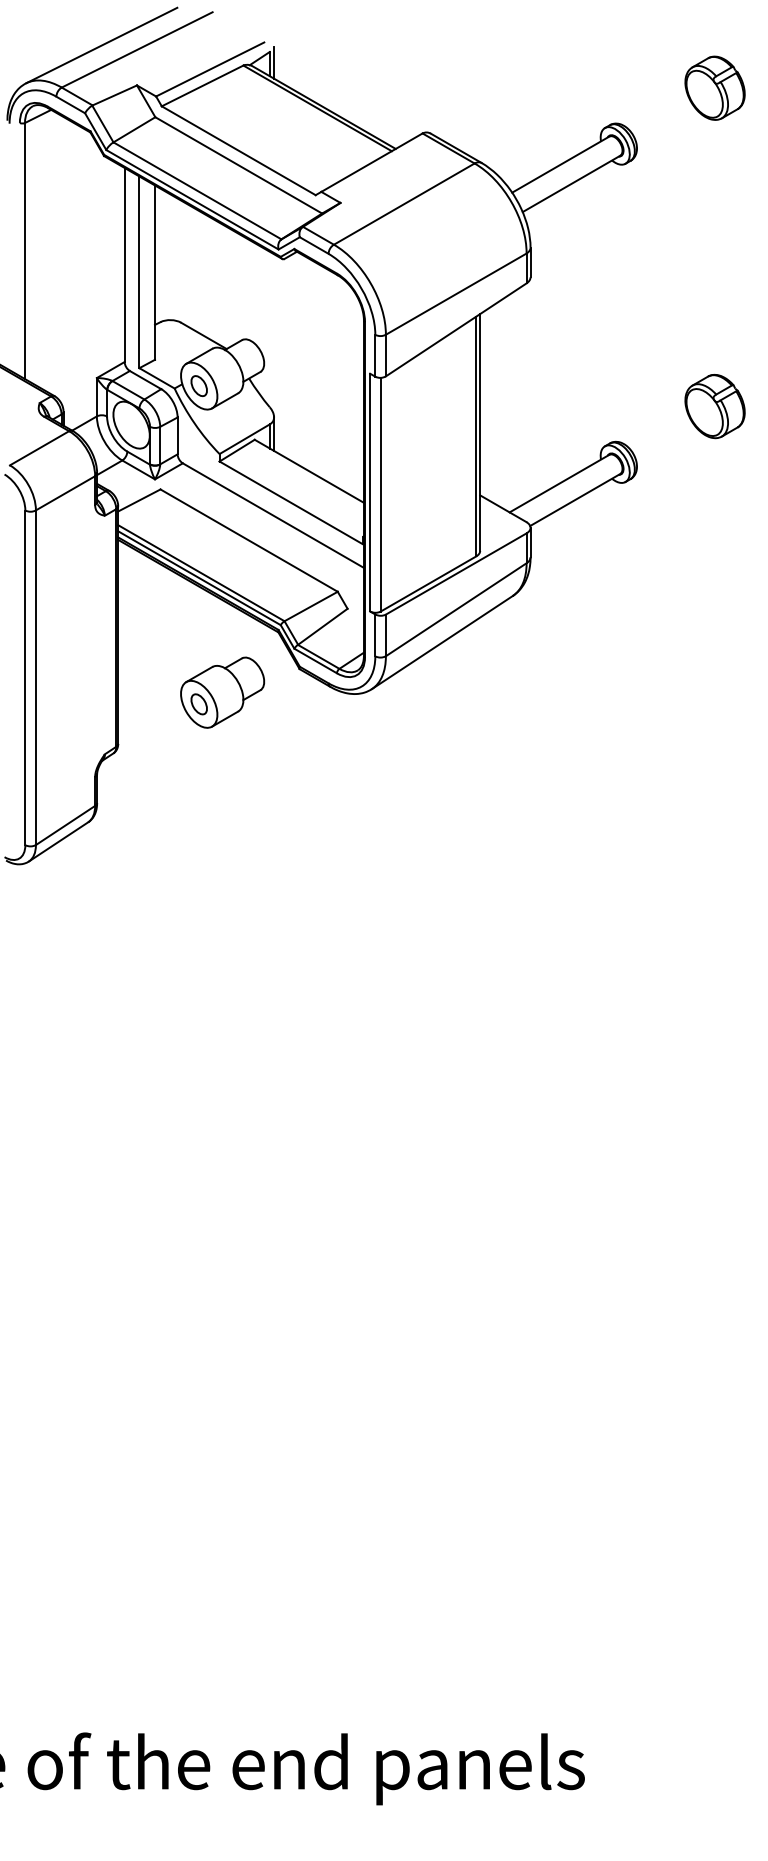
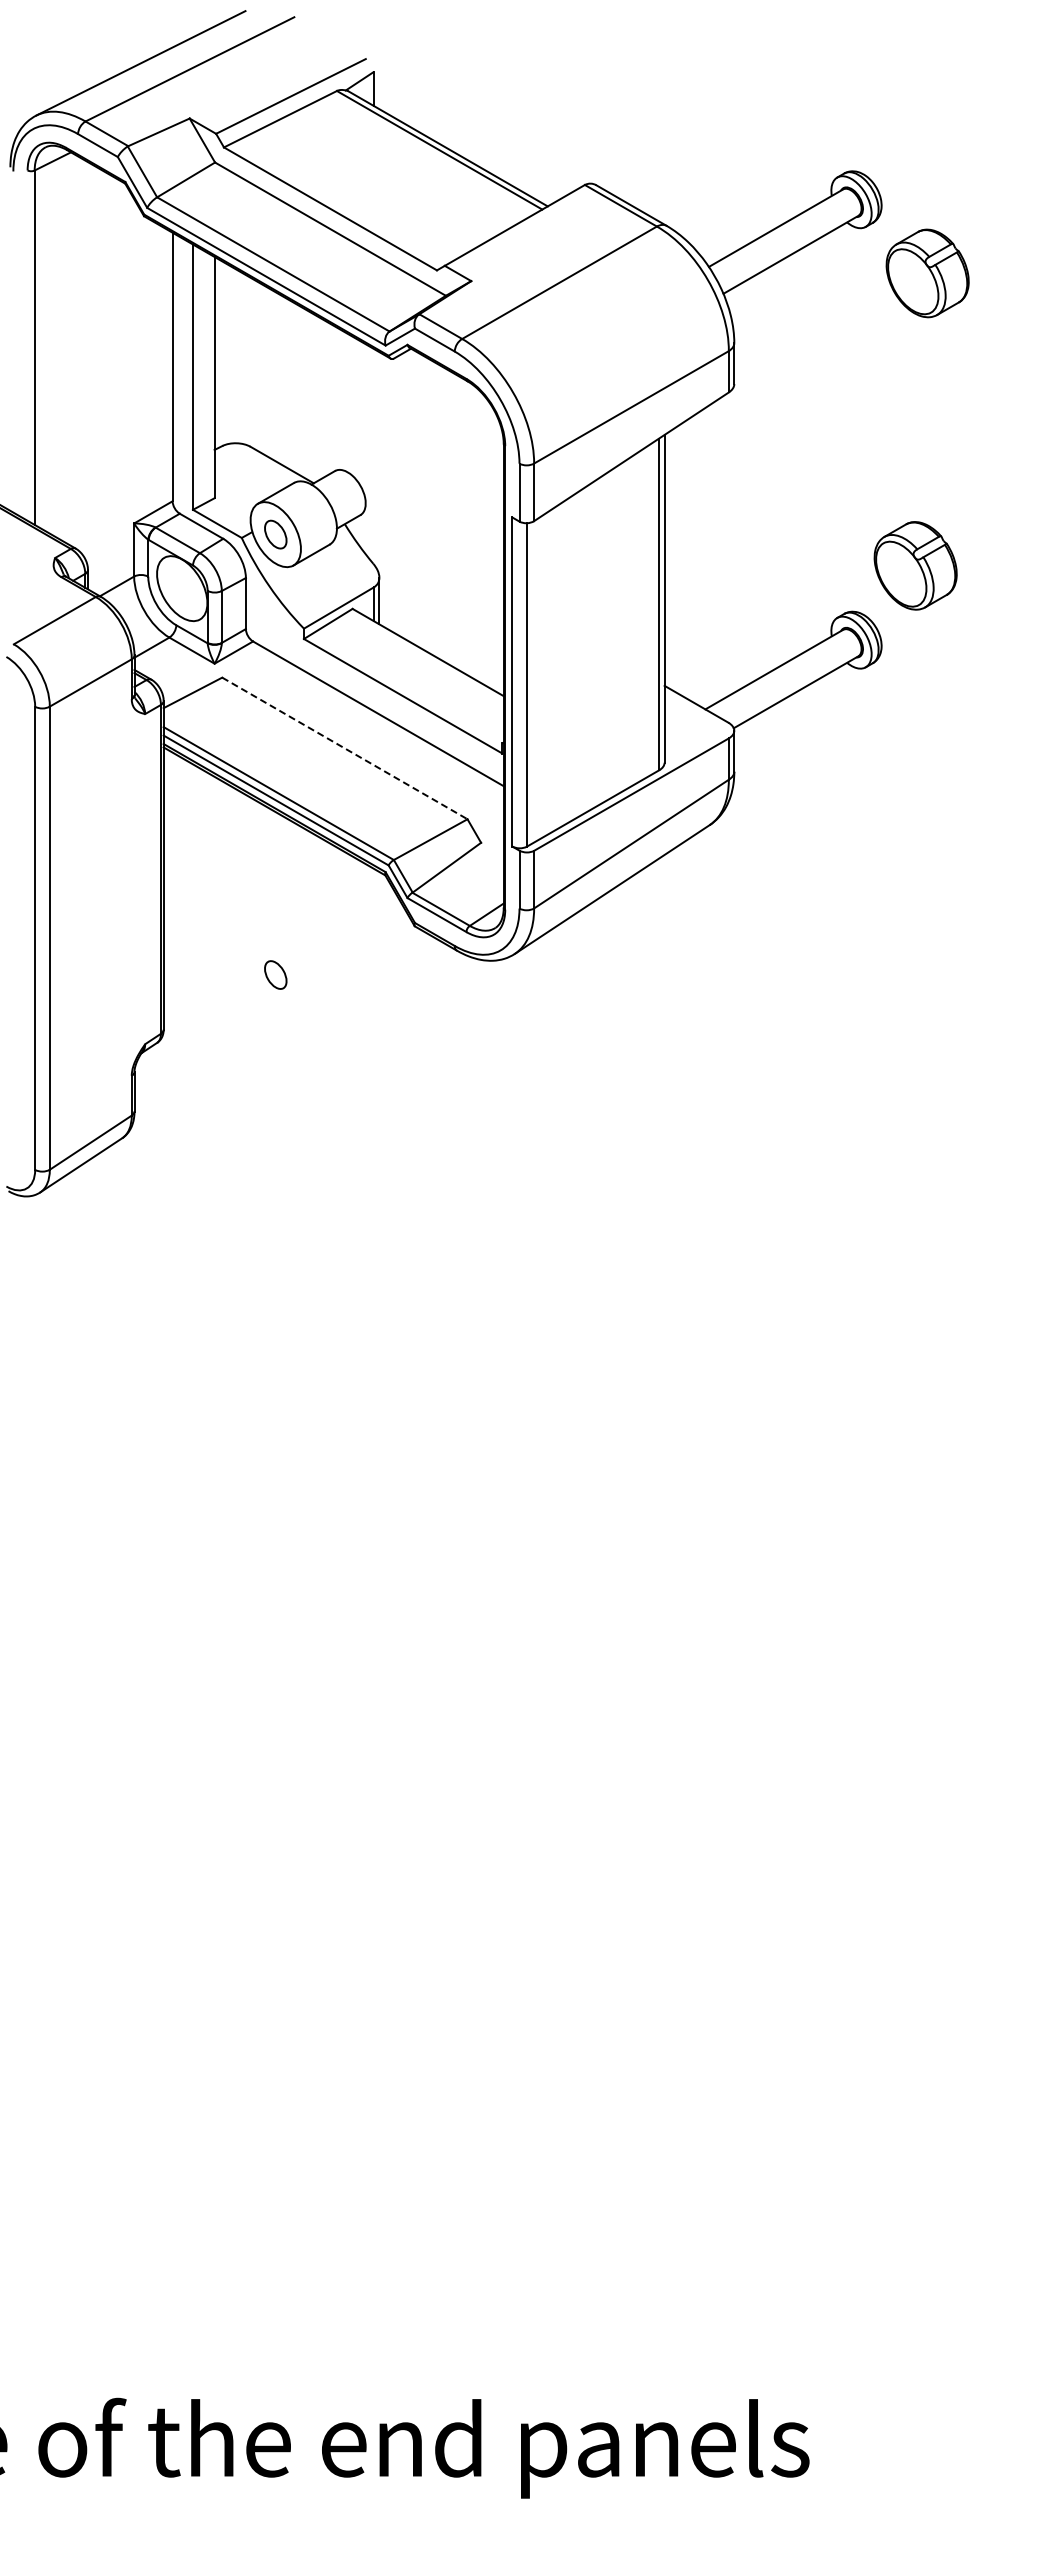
line: (274, 63) -> (379, 87), removed
part: (714, 88) -> (927, 273), moved
part: (714, 406) -> (915, 565), moved
line: (248, 540) -> (344, 748), solid -> dashed
part: (222, 692) -> (307, 958), removed

